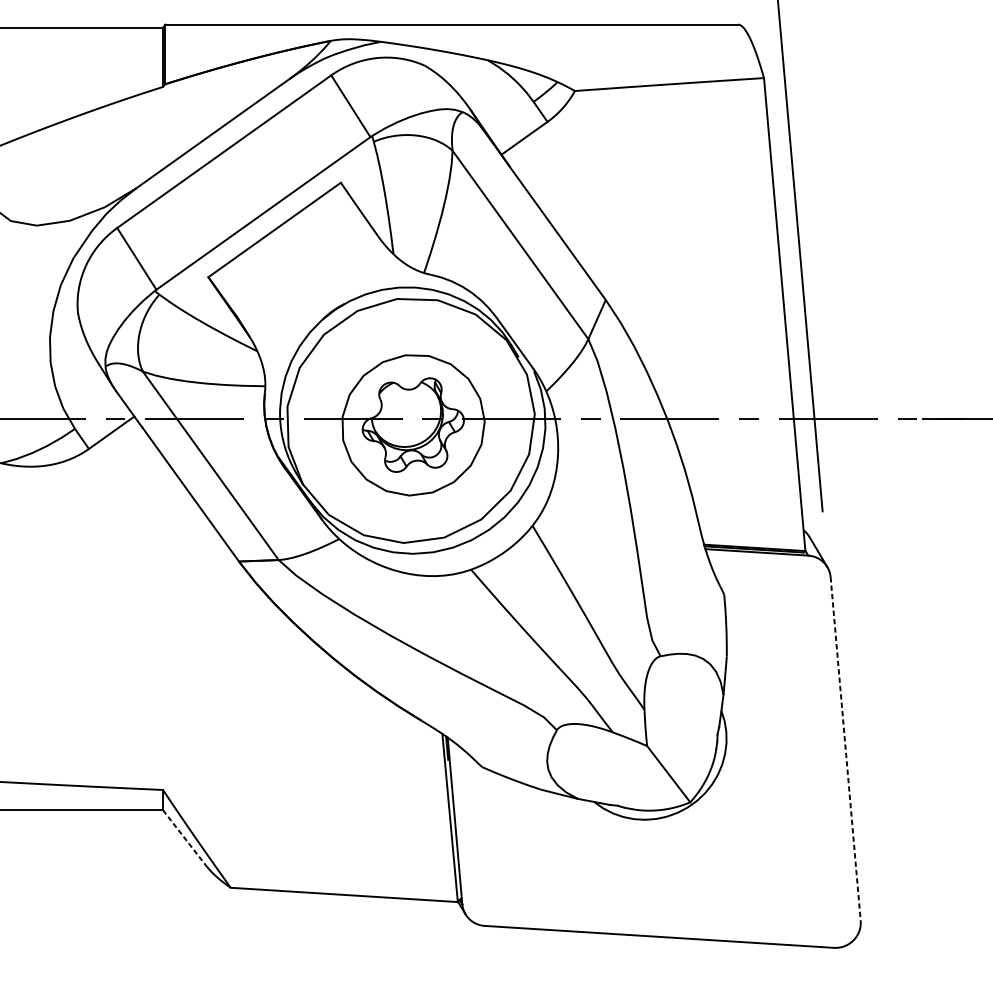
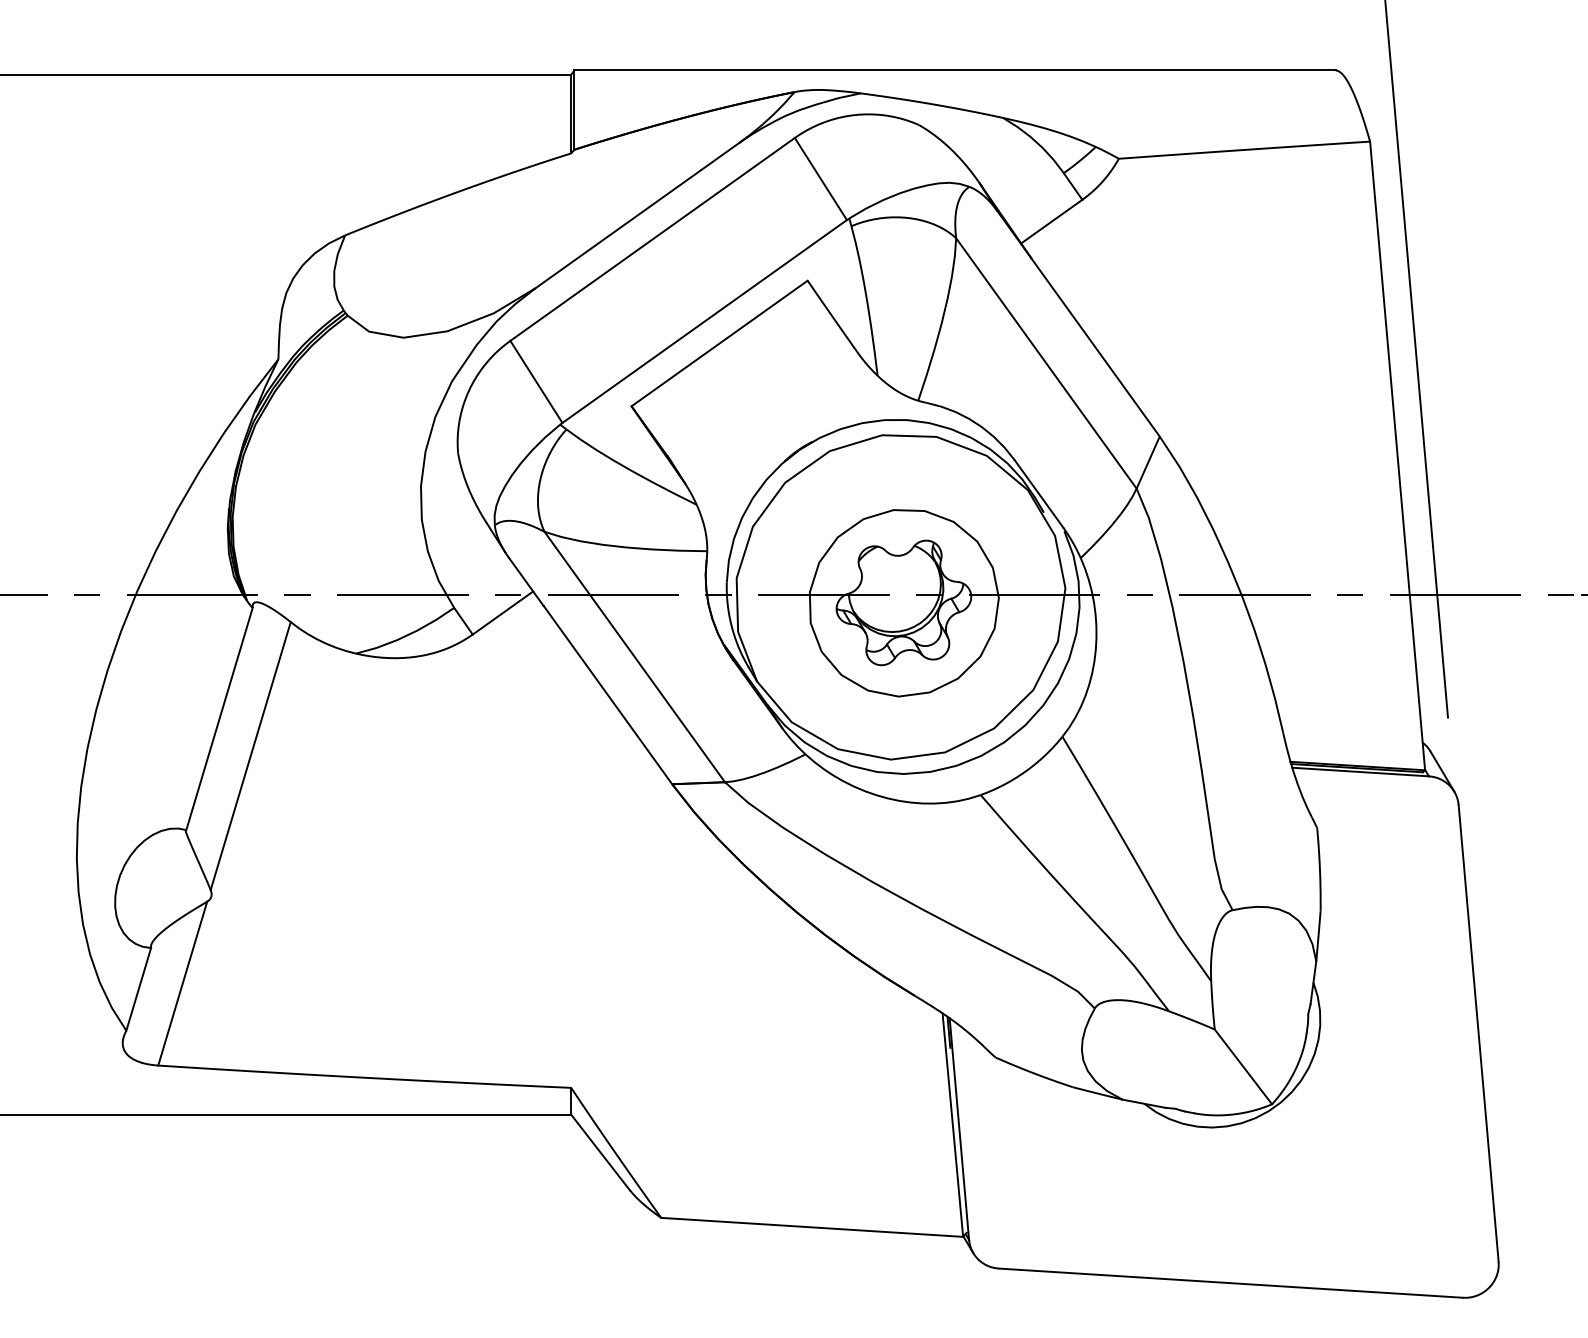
line: (845, 749) -> (1478, 1033), dashed -> solid
line: (185, 838) -> (600, 1152), dashed -> solid

